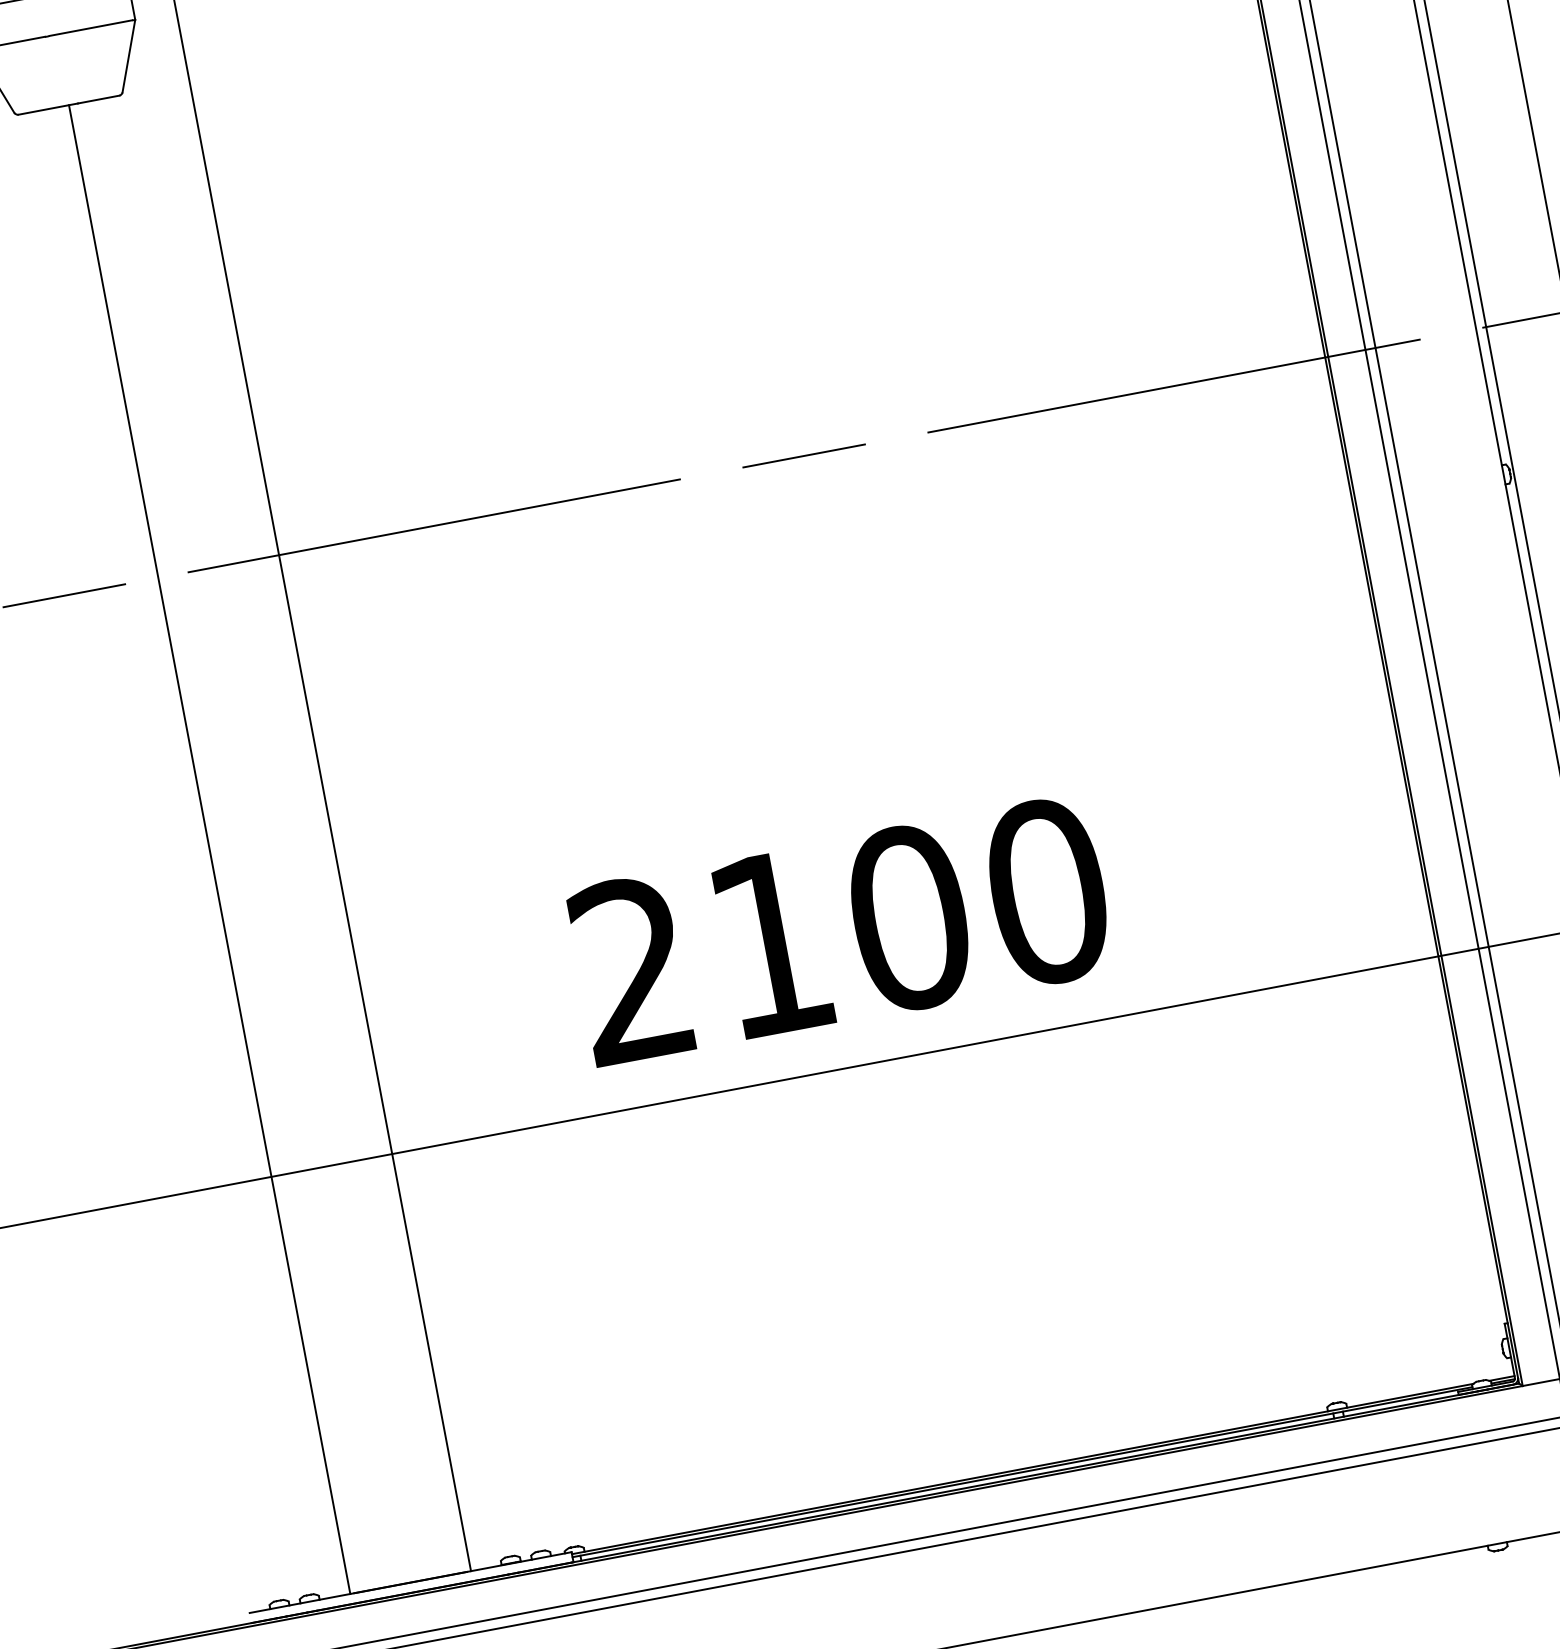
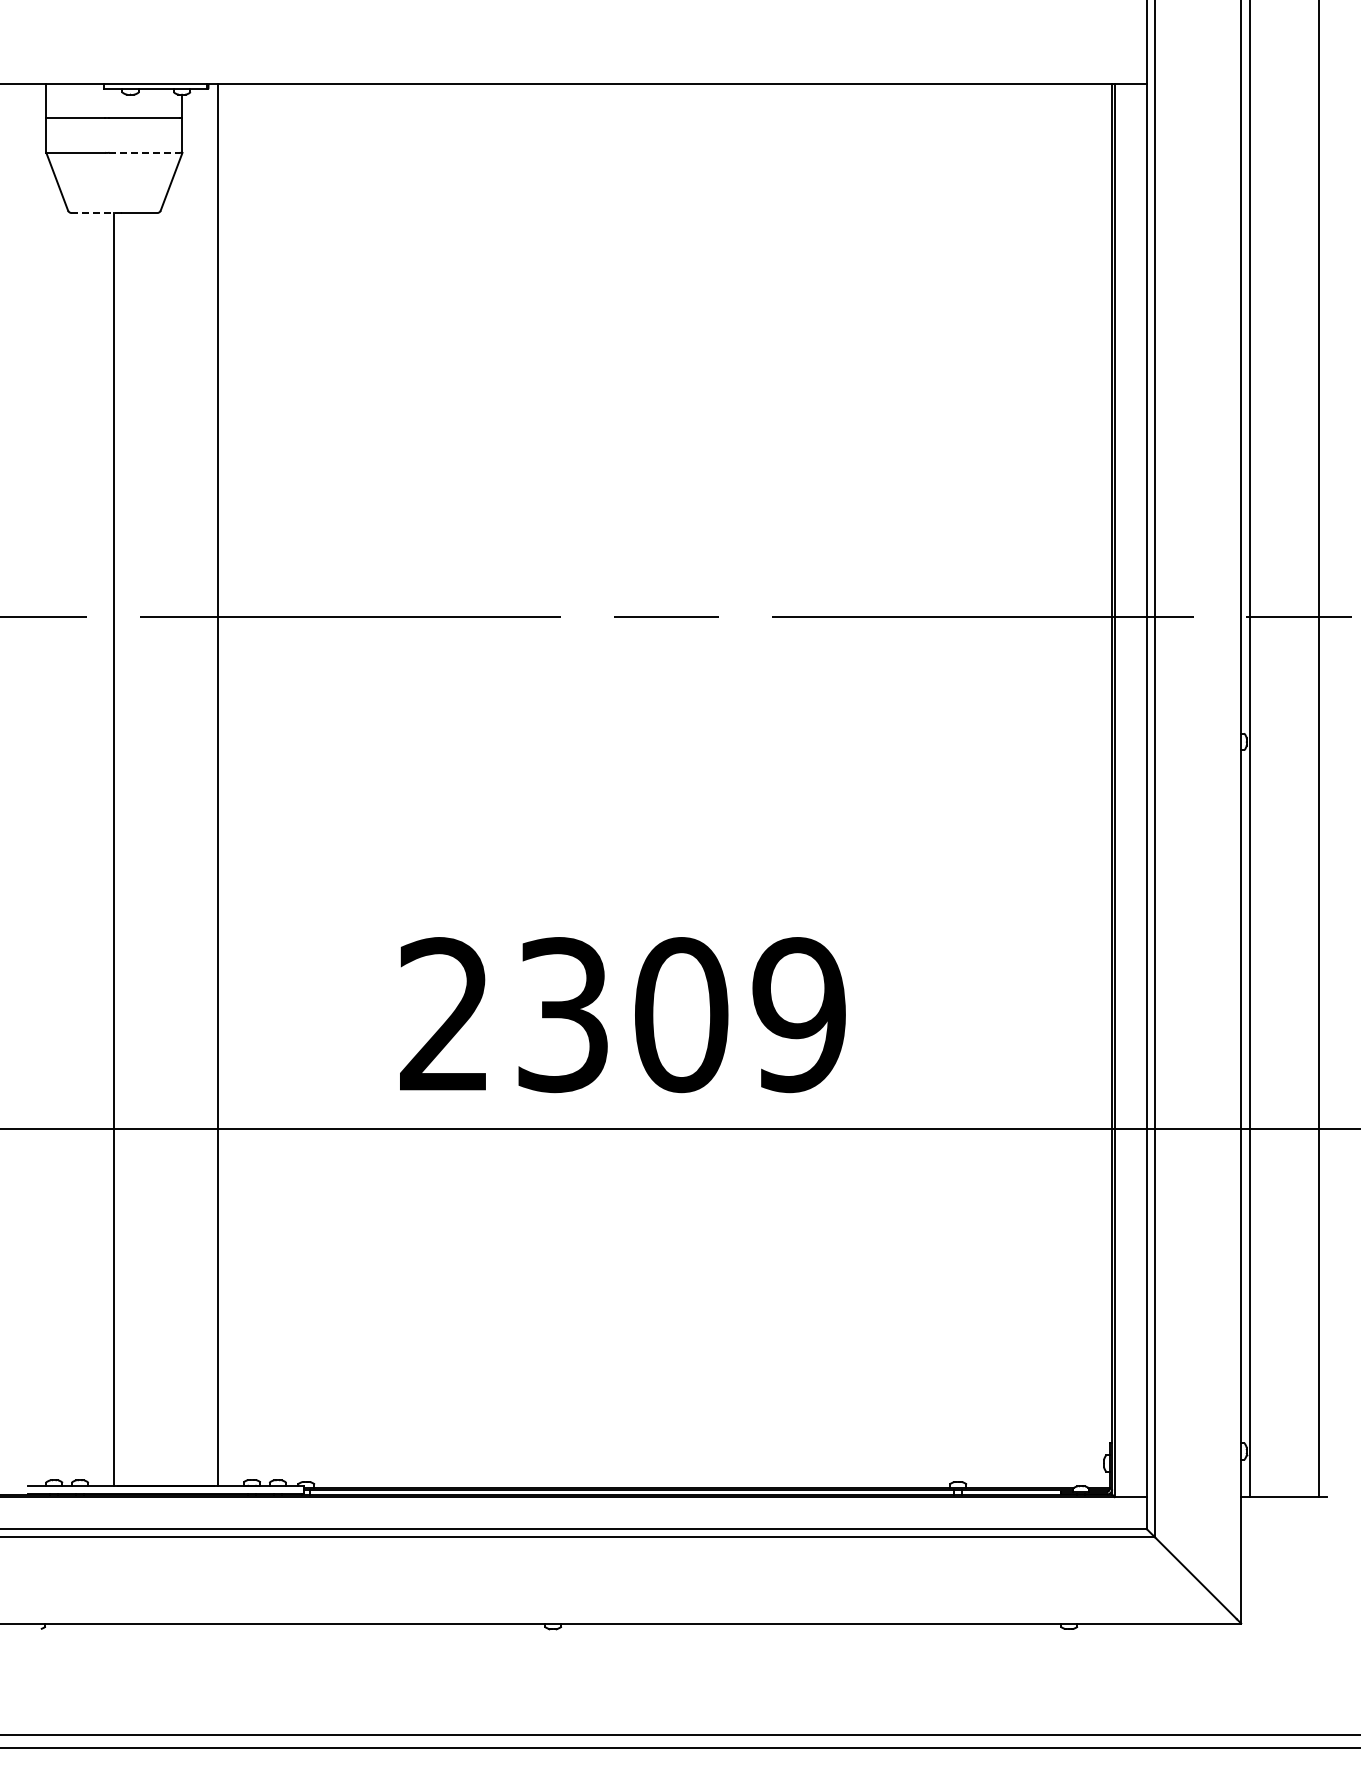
line: (91, 27) -> (145, 152), solid -> dashed
line: (49, 108) -> (97, 212), solid -> dashed
text: (910, 918) -> (682, 1015), 2100 -> 2309

